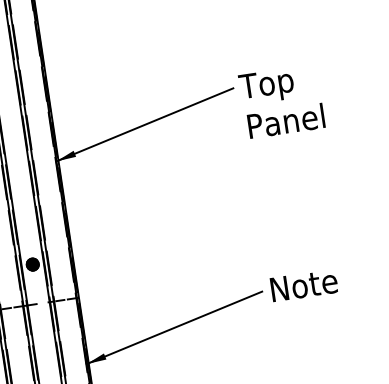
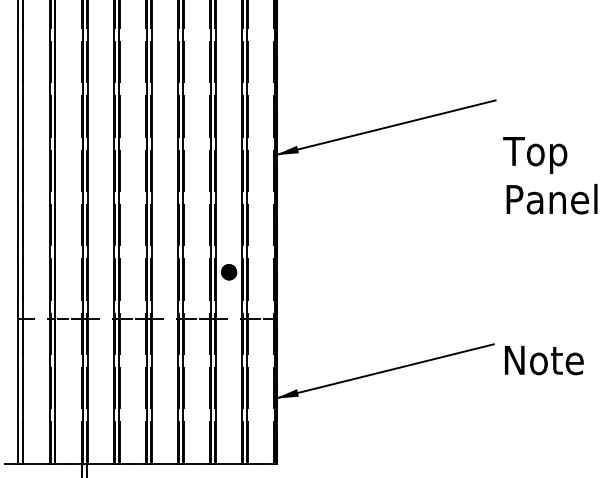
text: (282, 101) -> (550, 175), moved
text: (304, 285) -> (544, 360), moved

